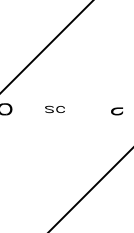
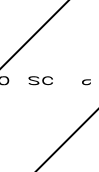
part: (54, 109) -> (40, 80), size x1.67

